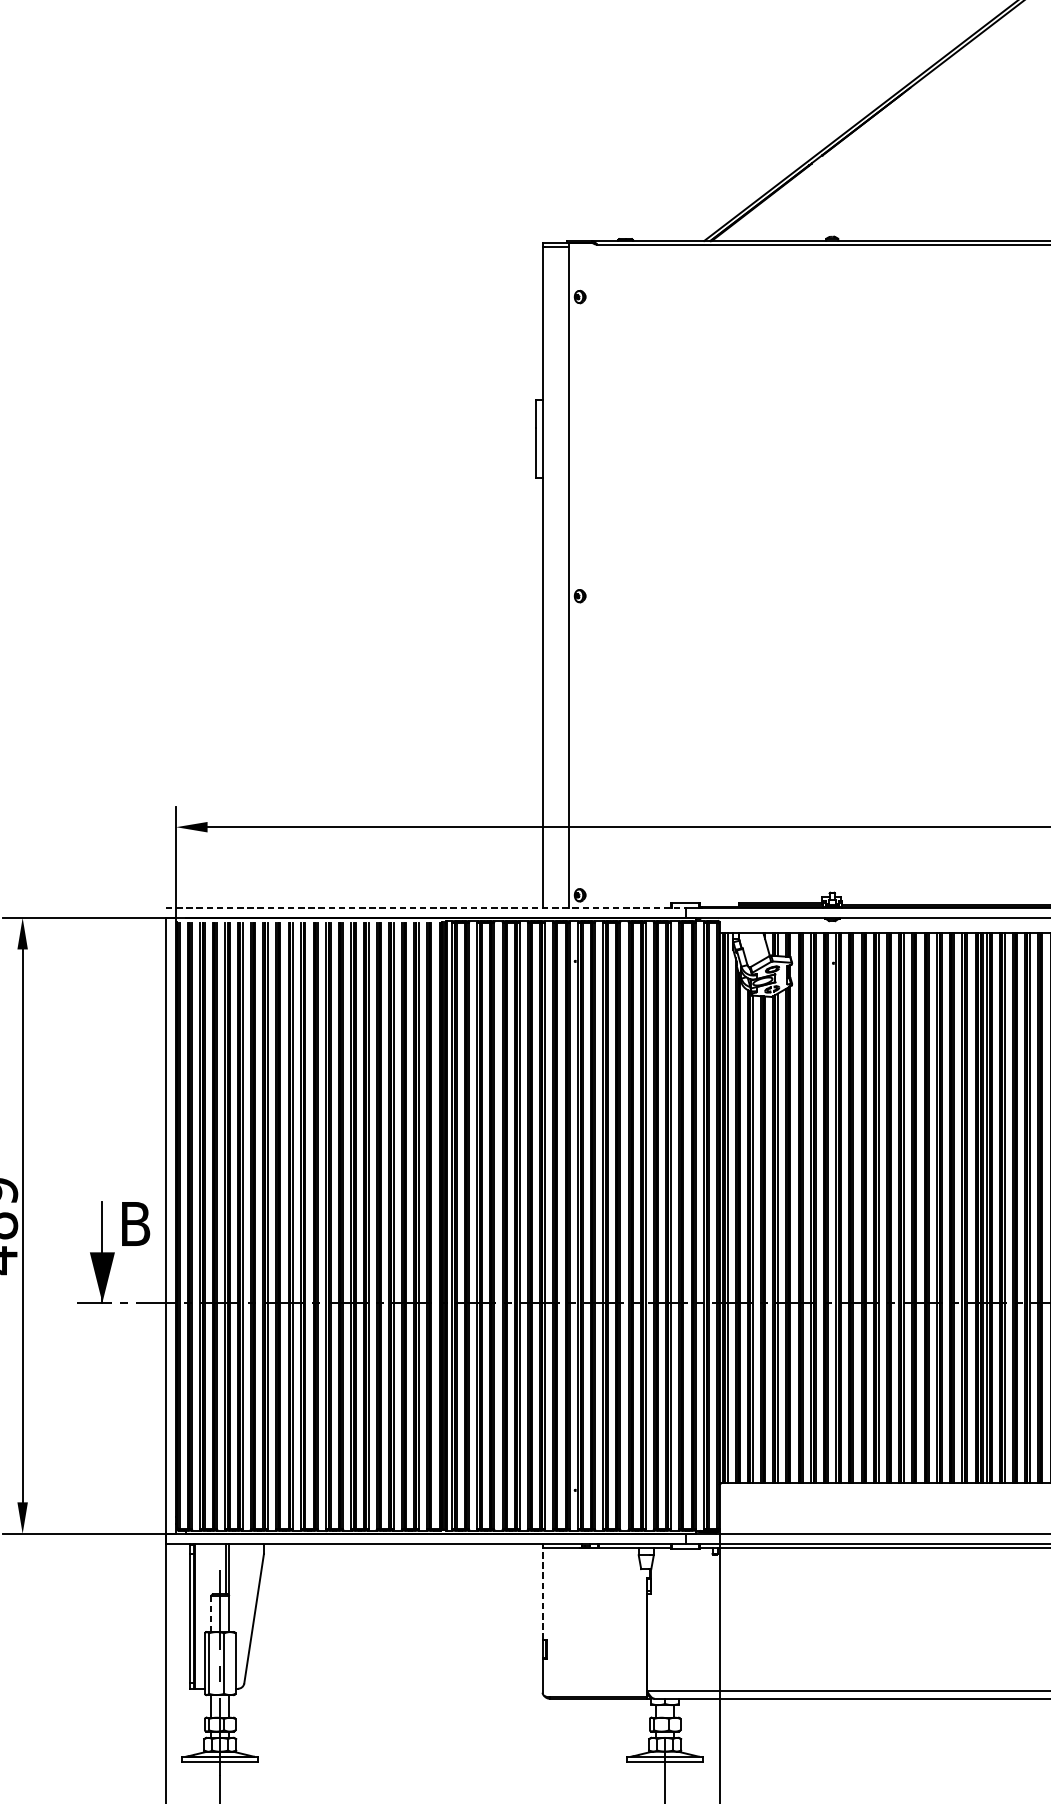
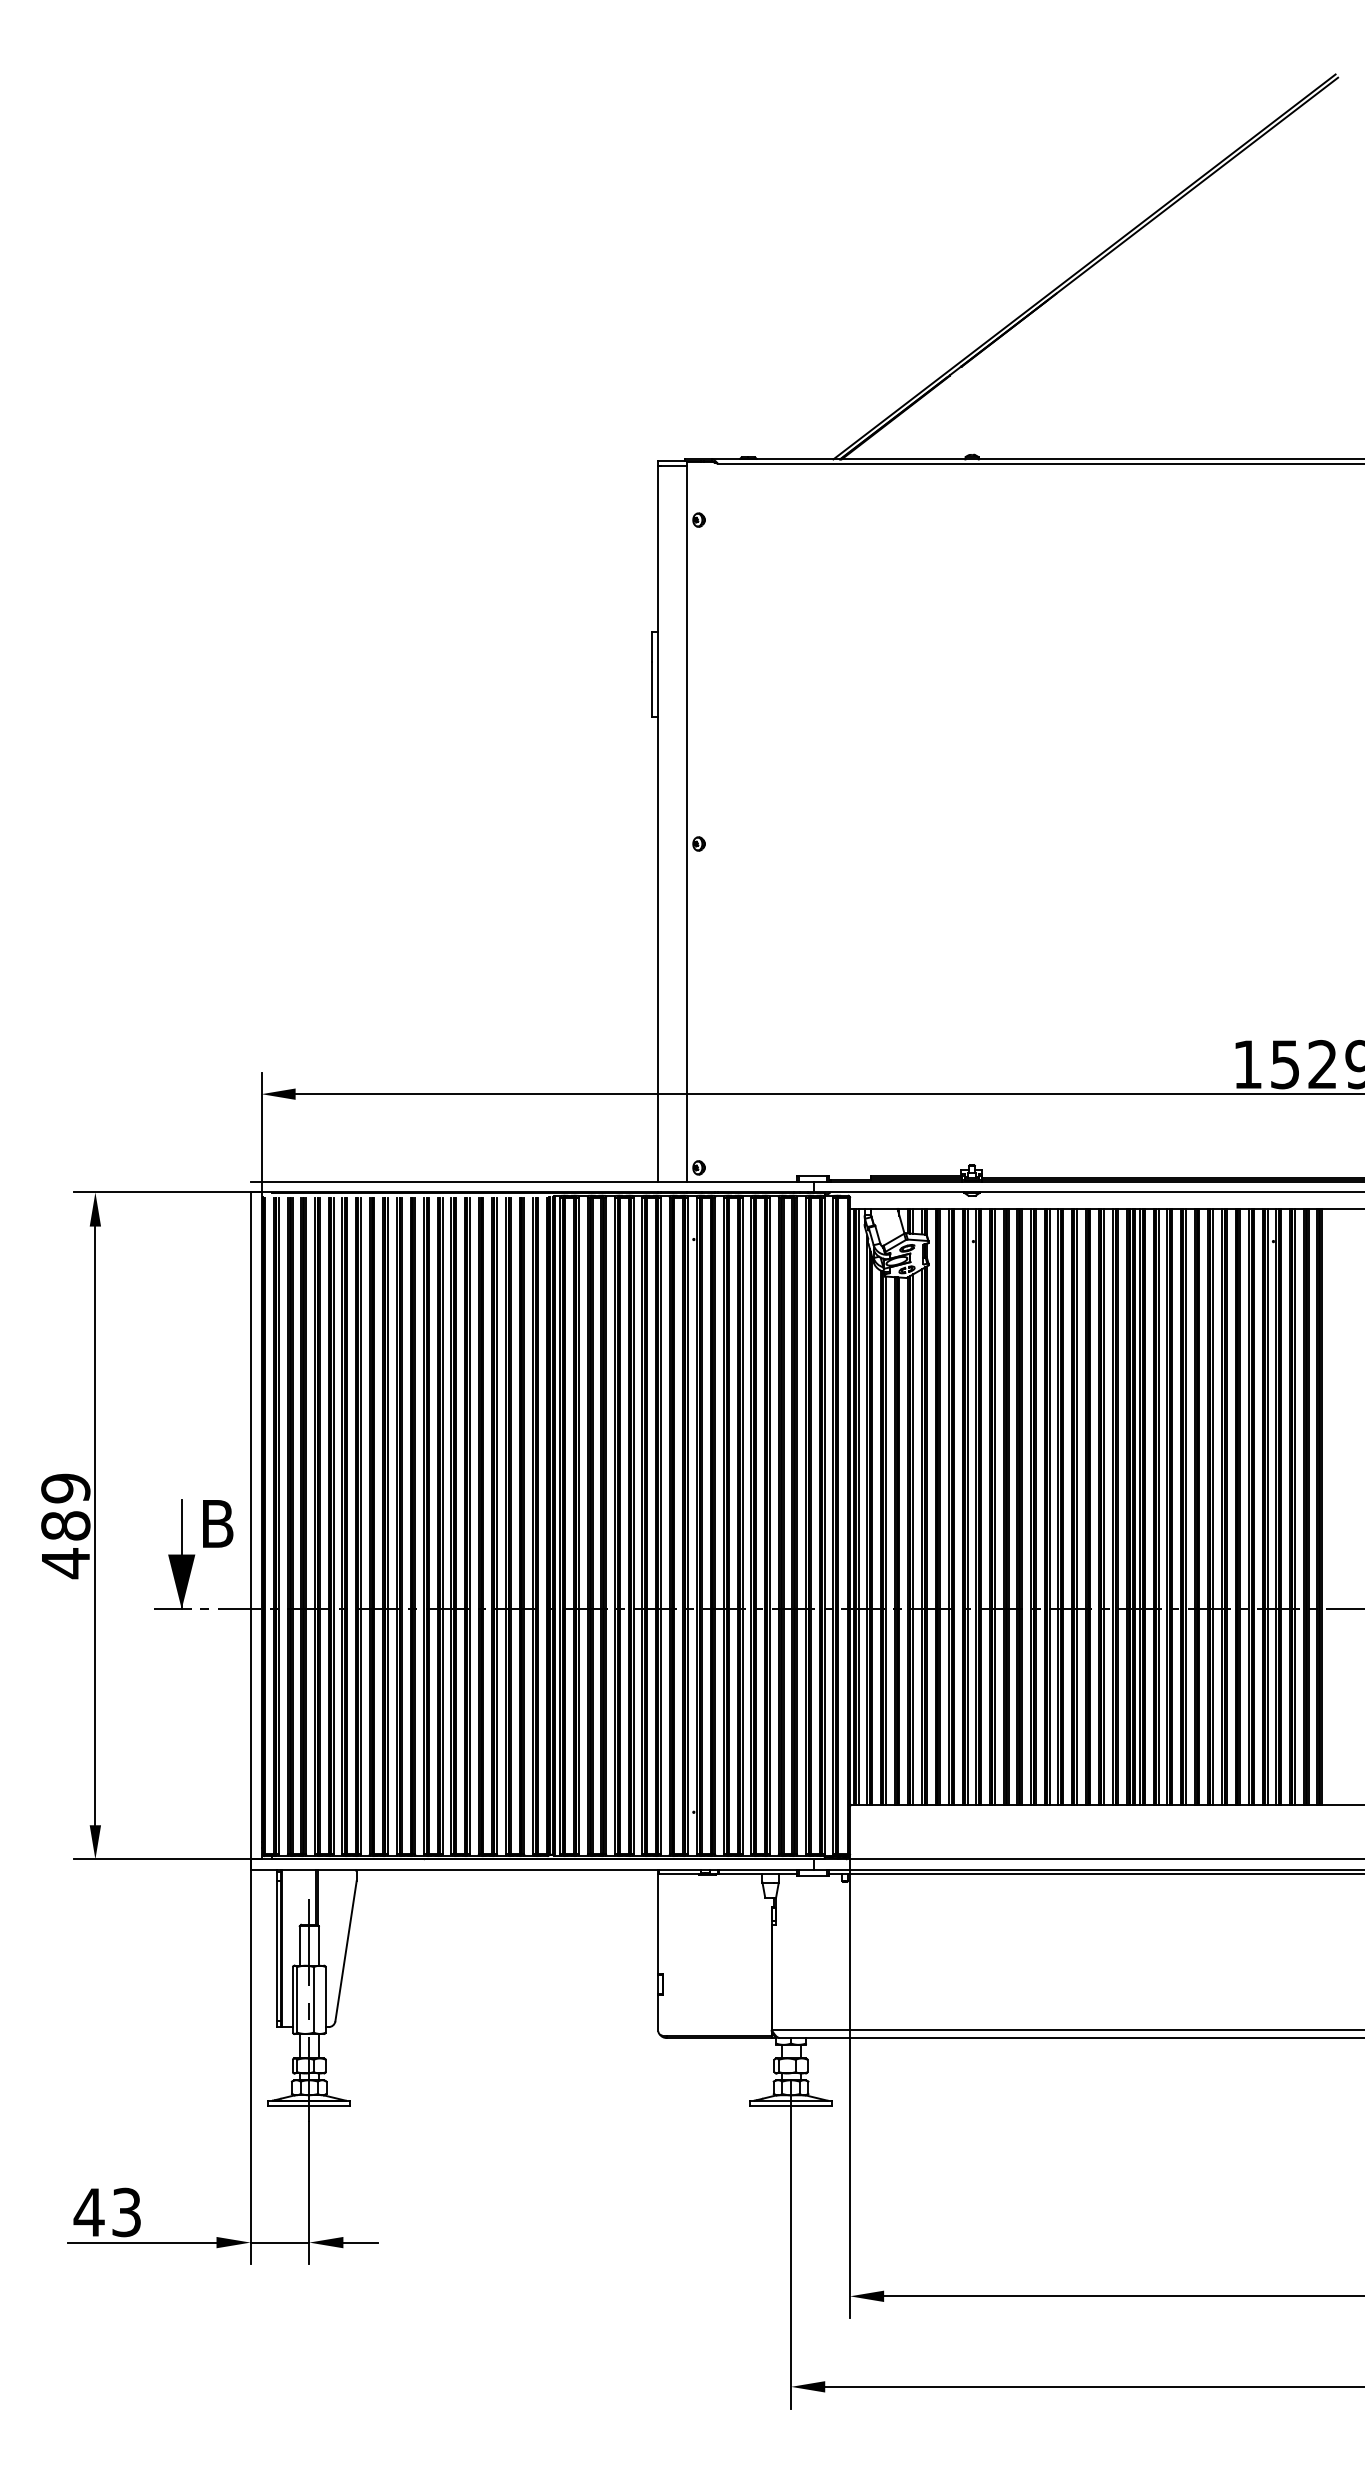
line: (426, 907) -> (532, 1181), dashed -> solid
line: (542, 1593) -> (658, 1924), dashed -> solid
line: (211, 1613) -> (299, 1945), dashed -> solid

